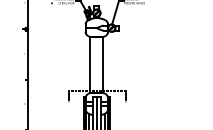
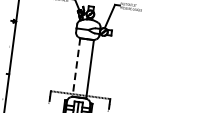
line: (90, 65) -> (76, 68), solid -> dashed

